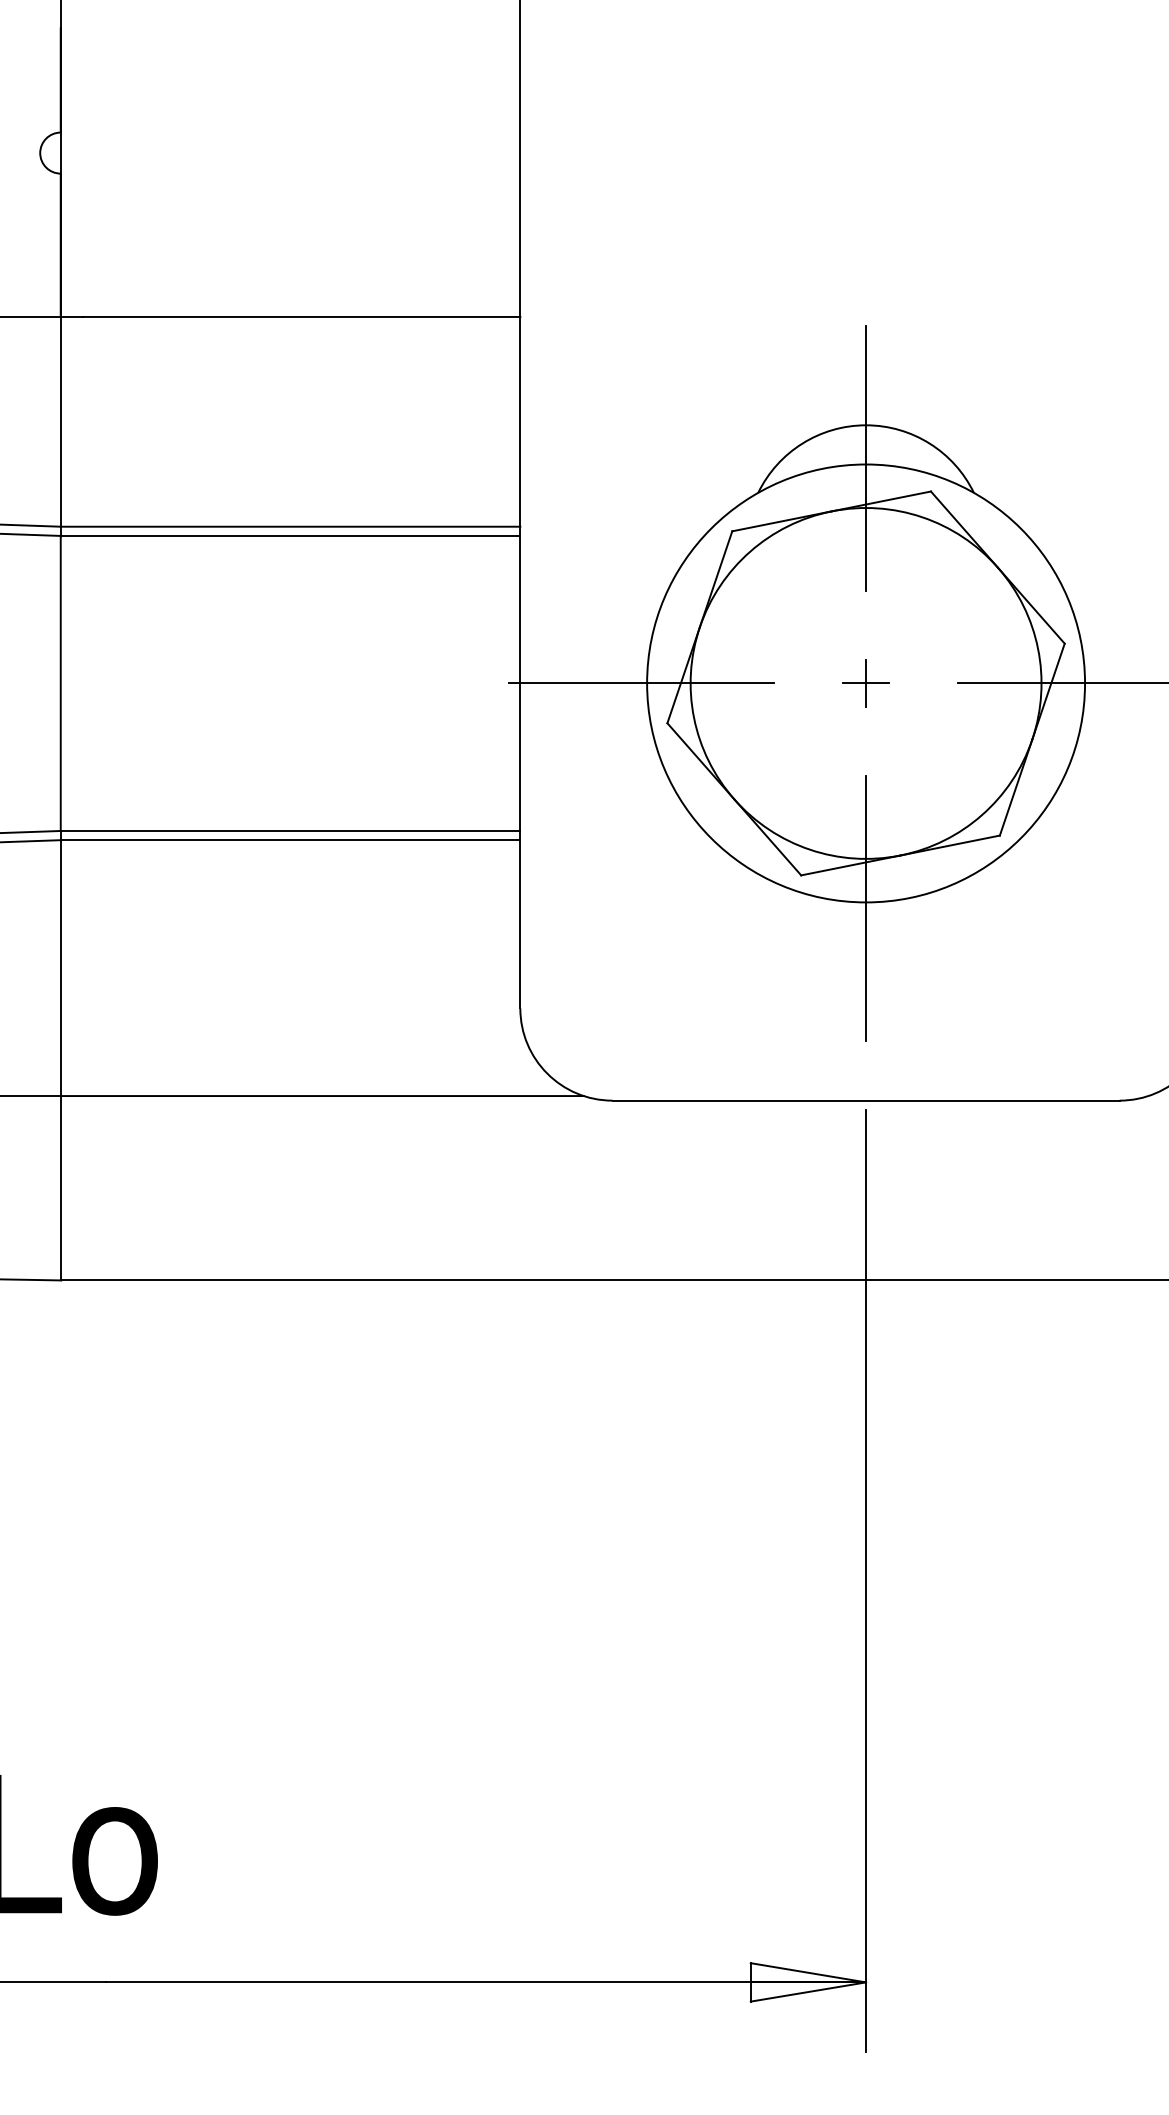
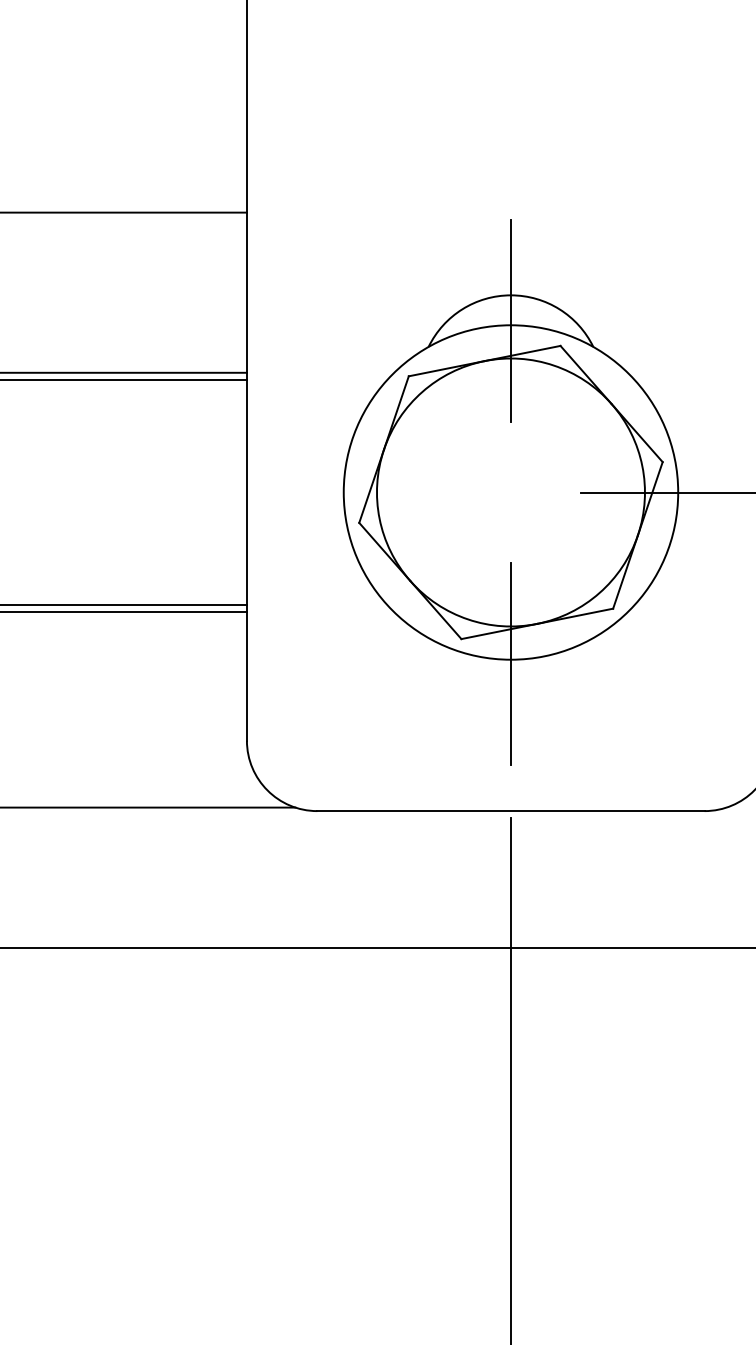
line: (640, 683) -> (338, 492), removed
part: (865, 683) -> (510, 492), removed

